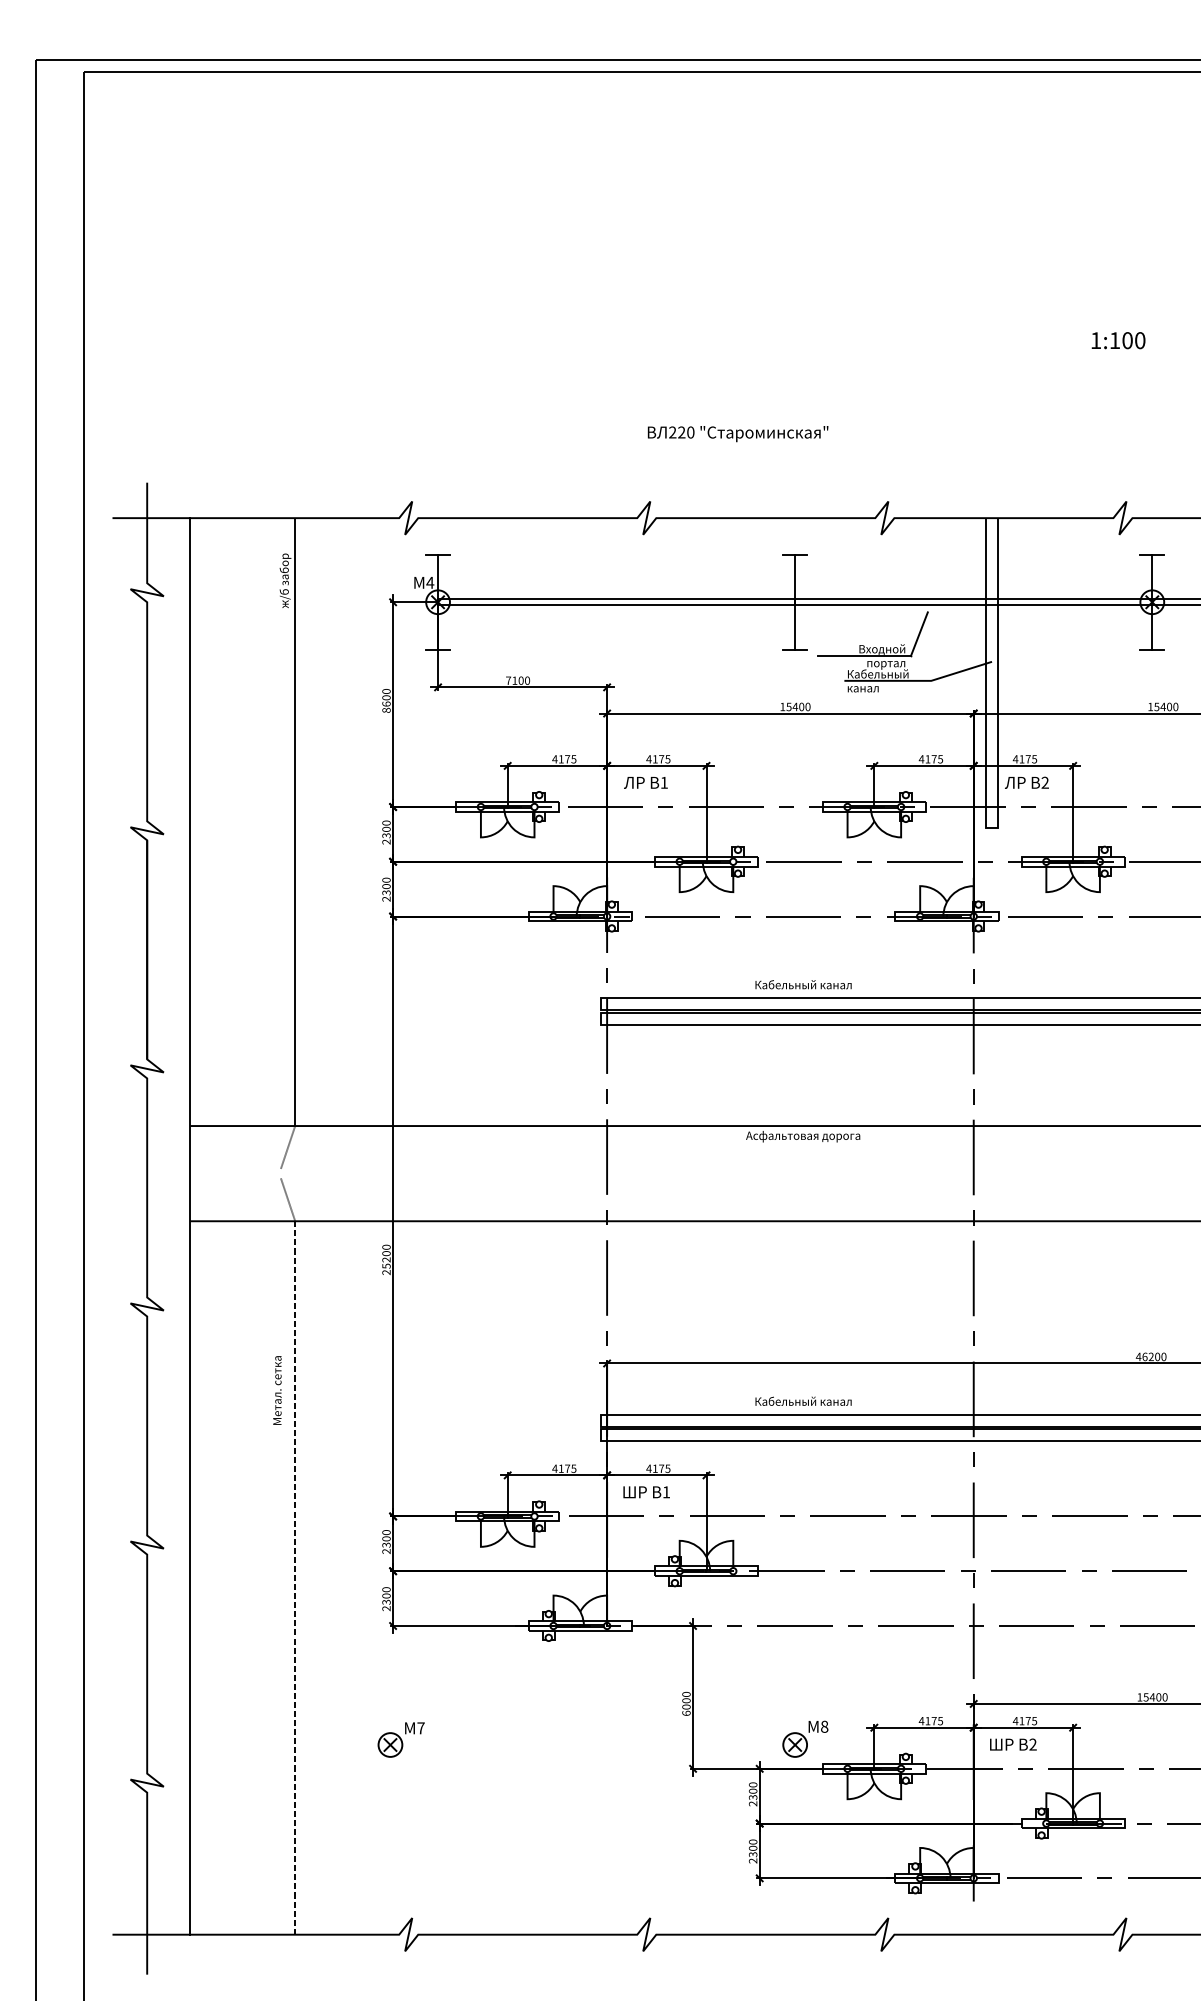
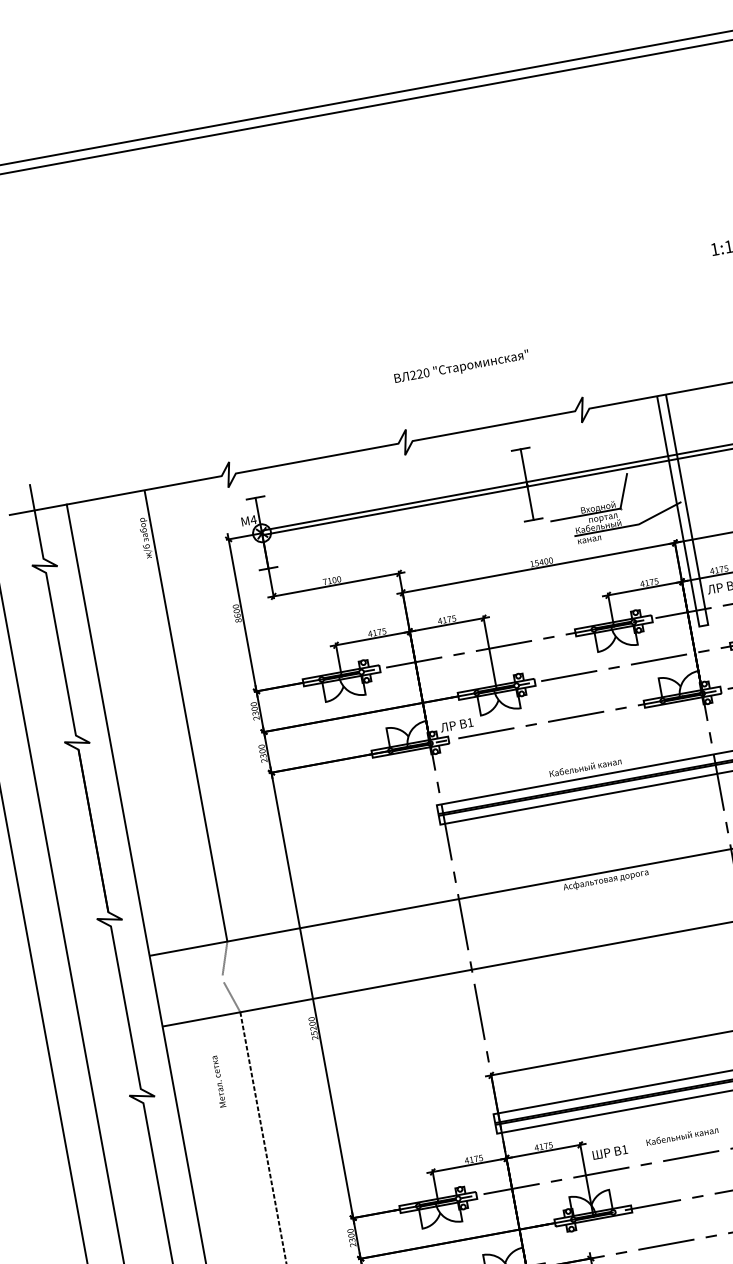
text: (645, 782) -> (456, 724), moved
text: (277, 1390) -> (218, 1081), moved
text: (803, 1400) -> (682, 1135), moved
text: (646, 1492) -> (610, 1152), moved

